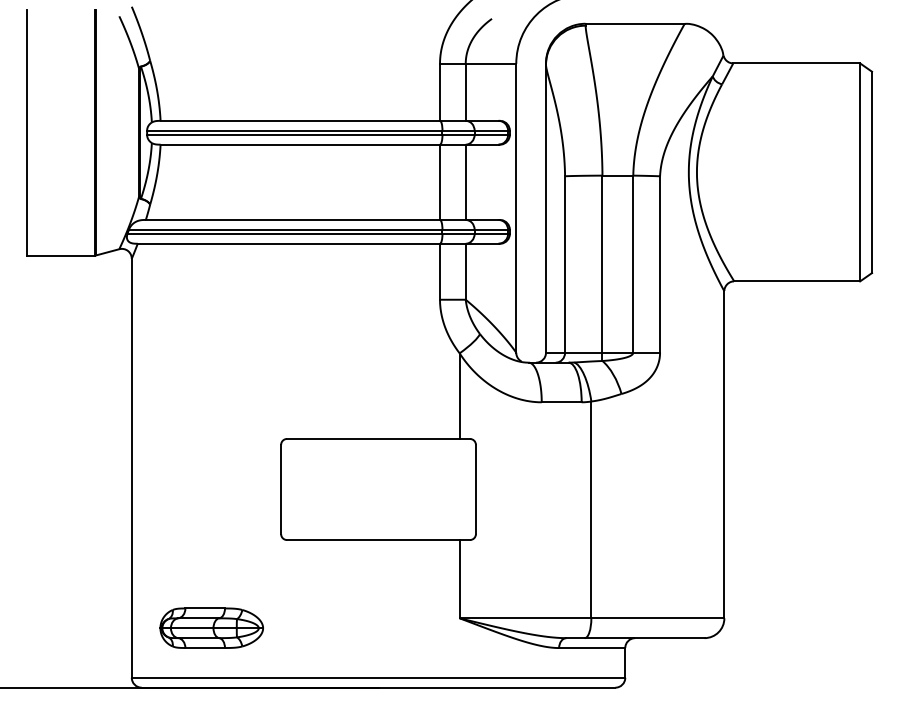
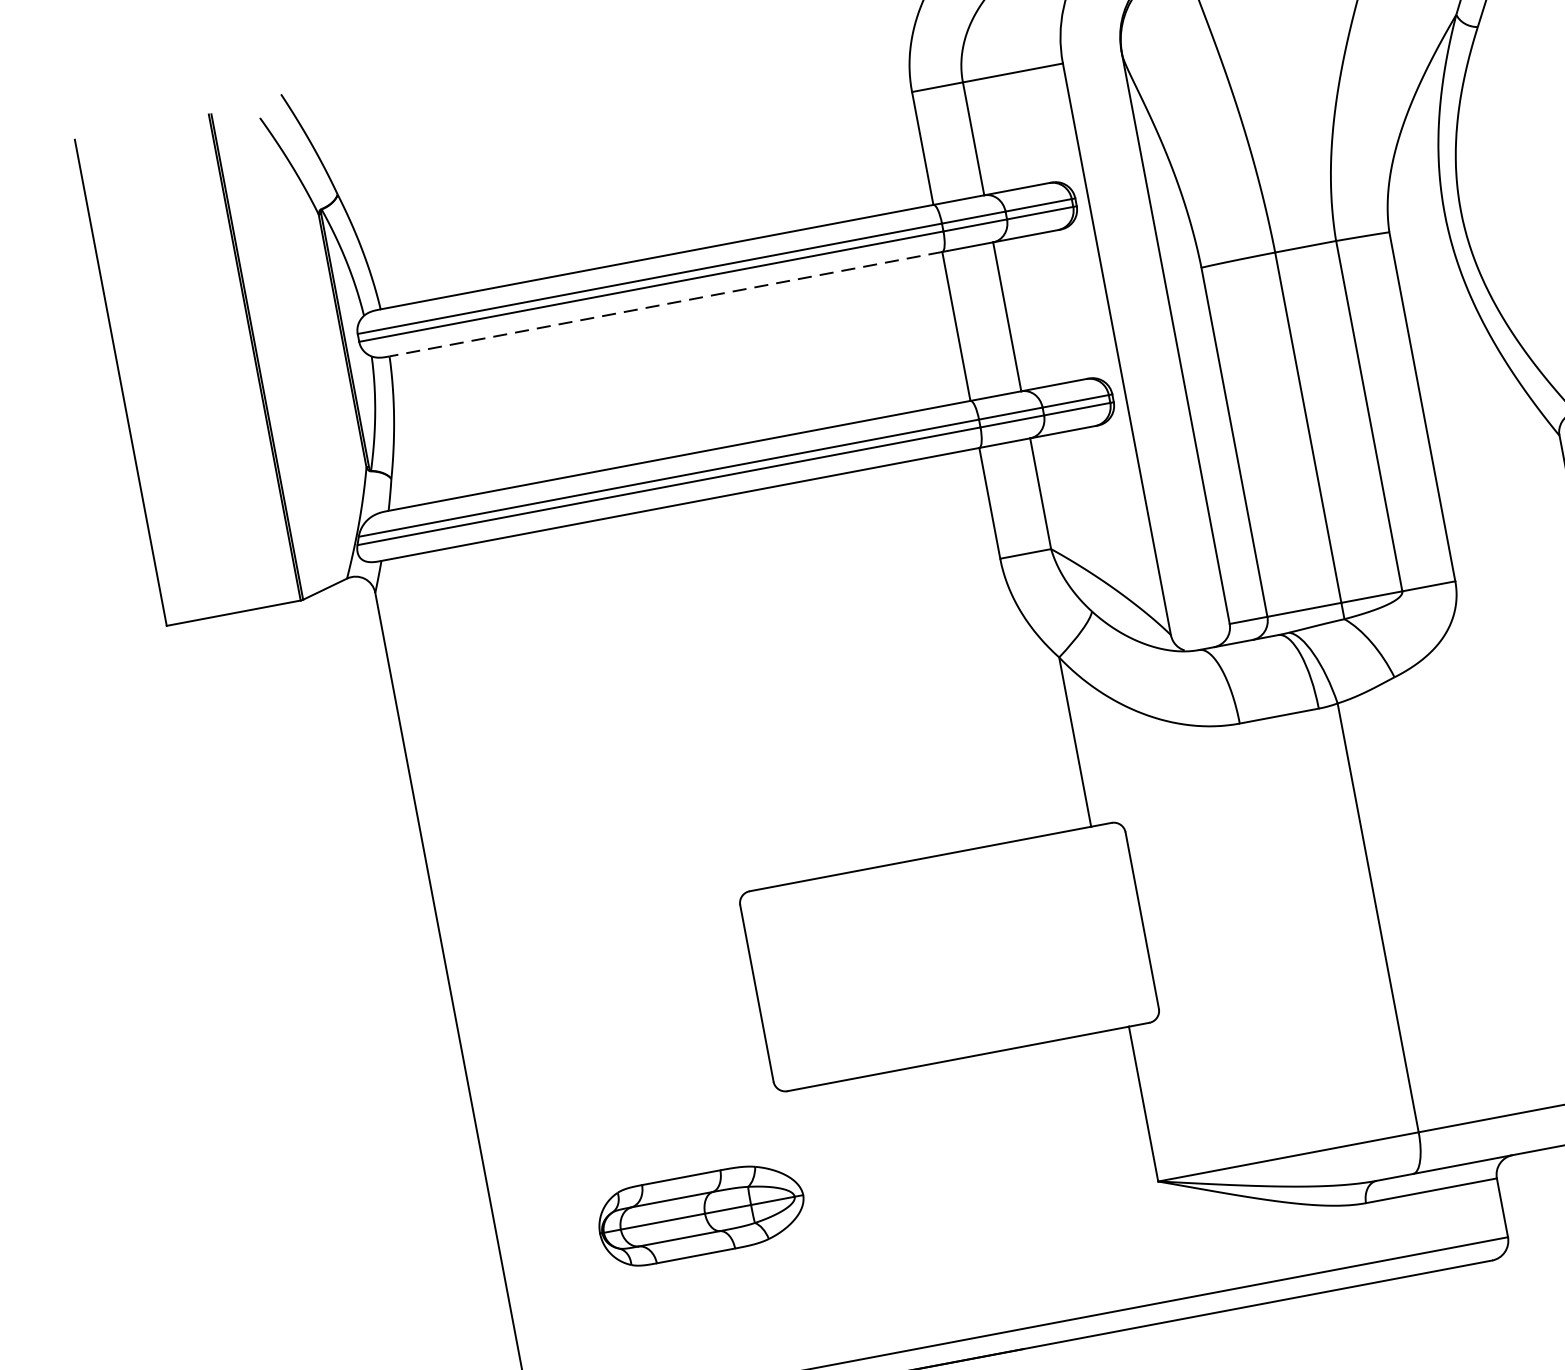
line: (300, 144) -> (666, 303), solid -> dashed
part: (211, 627) -> (700, 1213), moved

